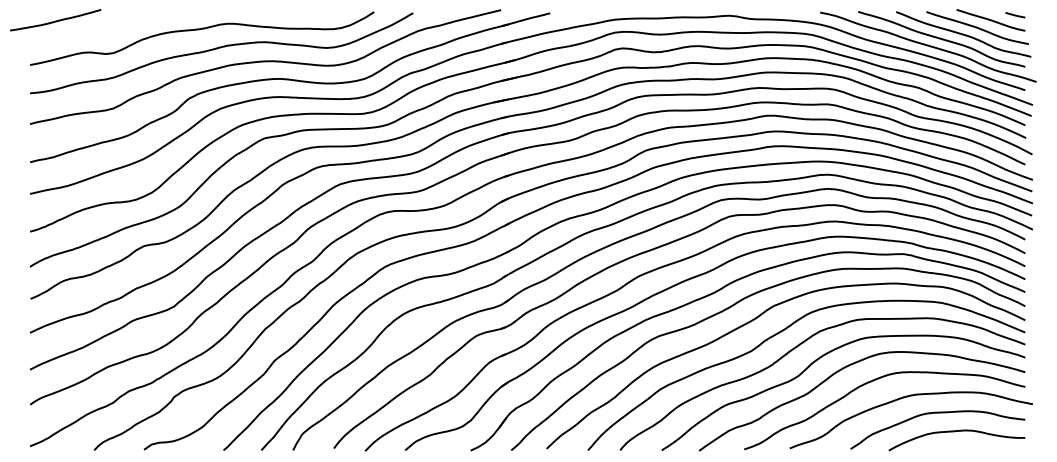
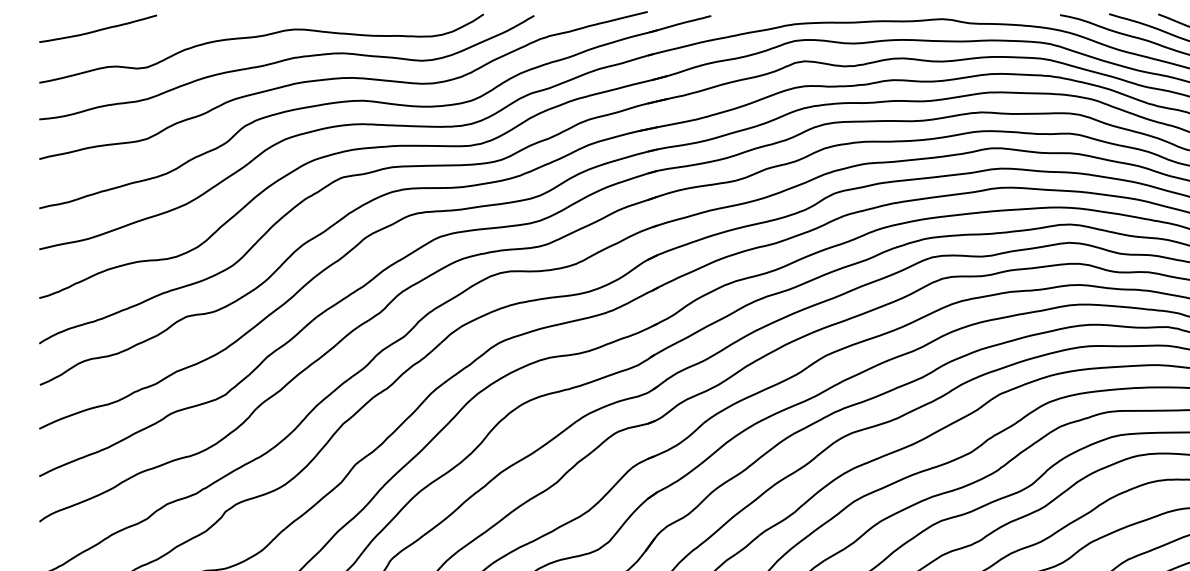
curve: (55, 20) -> (97, 29), moved

